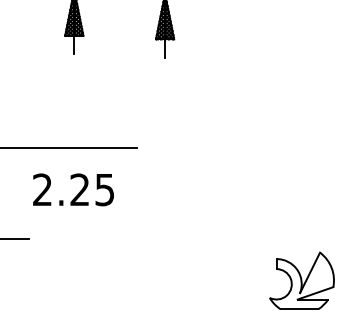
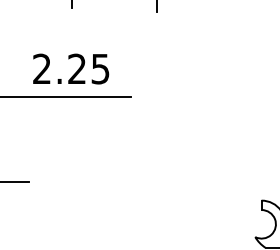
text: (73, 189) -> (71, 68), moved

